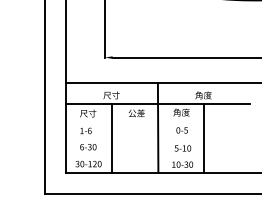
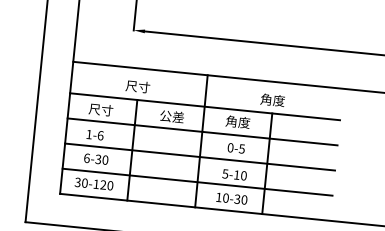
line: (158, 121) -> (202, 131), added
line: (158, 138) -> (200, 156), added
line: (158, 155) -> (197, 181), added

